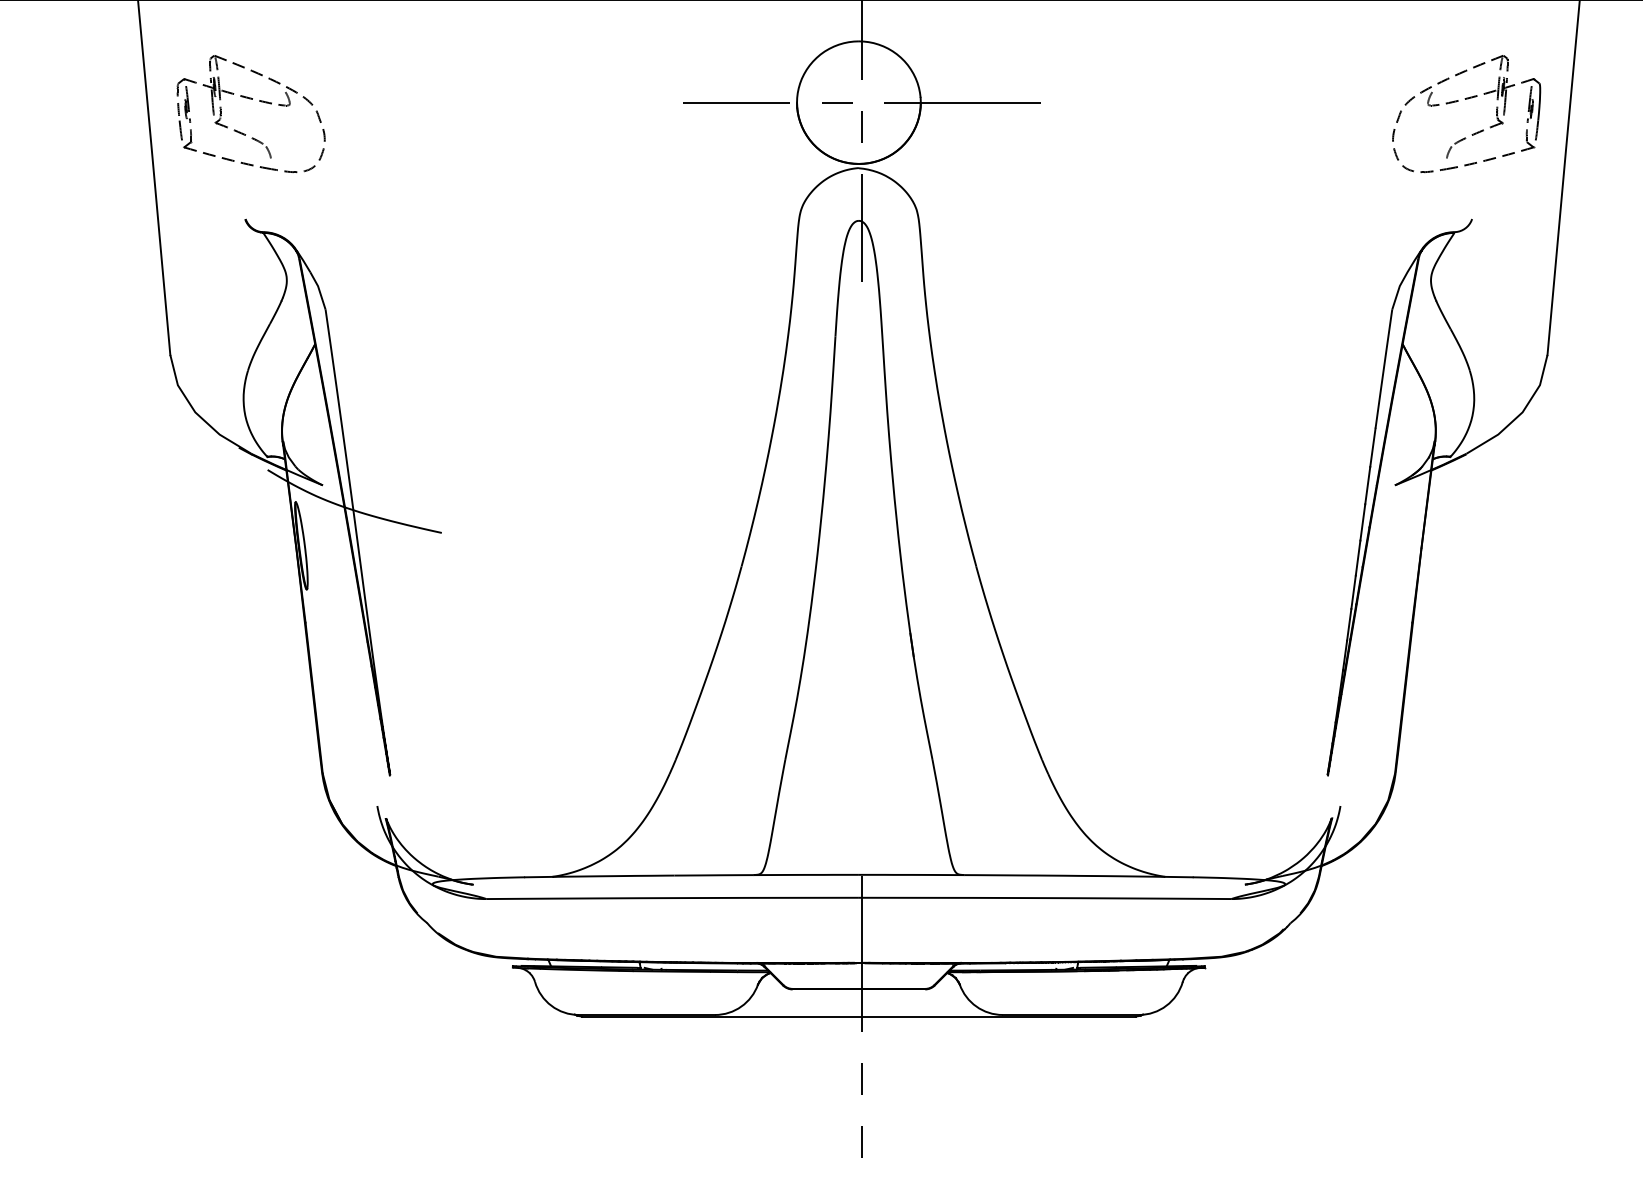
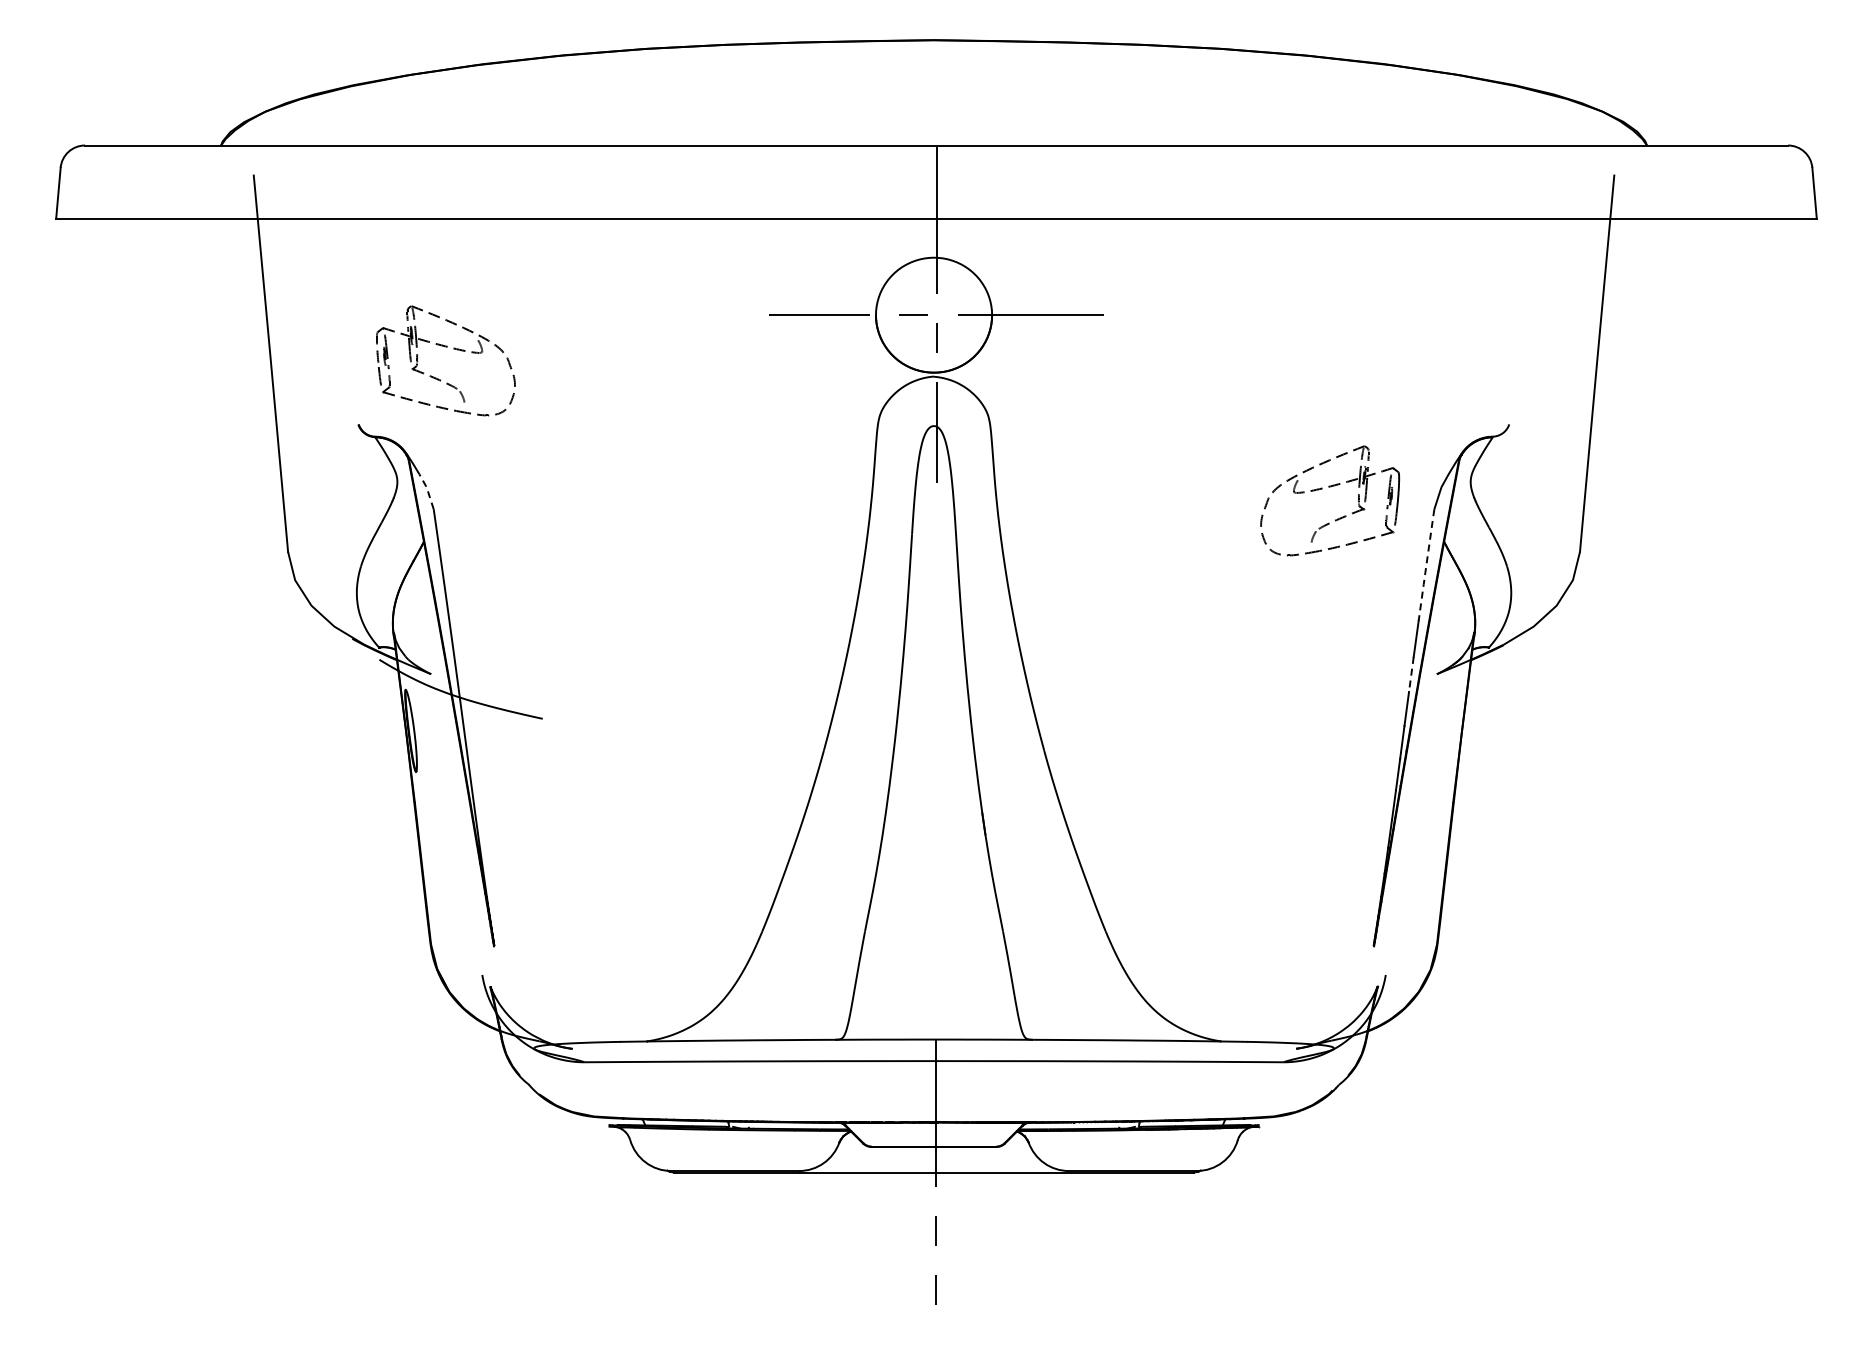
part: (250, 99) -> (445, 347), moved
part: (1467, 99) -> (1330, 487), moved
line: (318, 290) -> (427, 491), solid -> dashed
line: (1383, 369) -> (1426, 565), solid -> dashed
line: (1367, 485) -> (1411, 674), solid -> dashed

